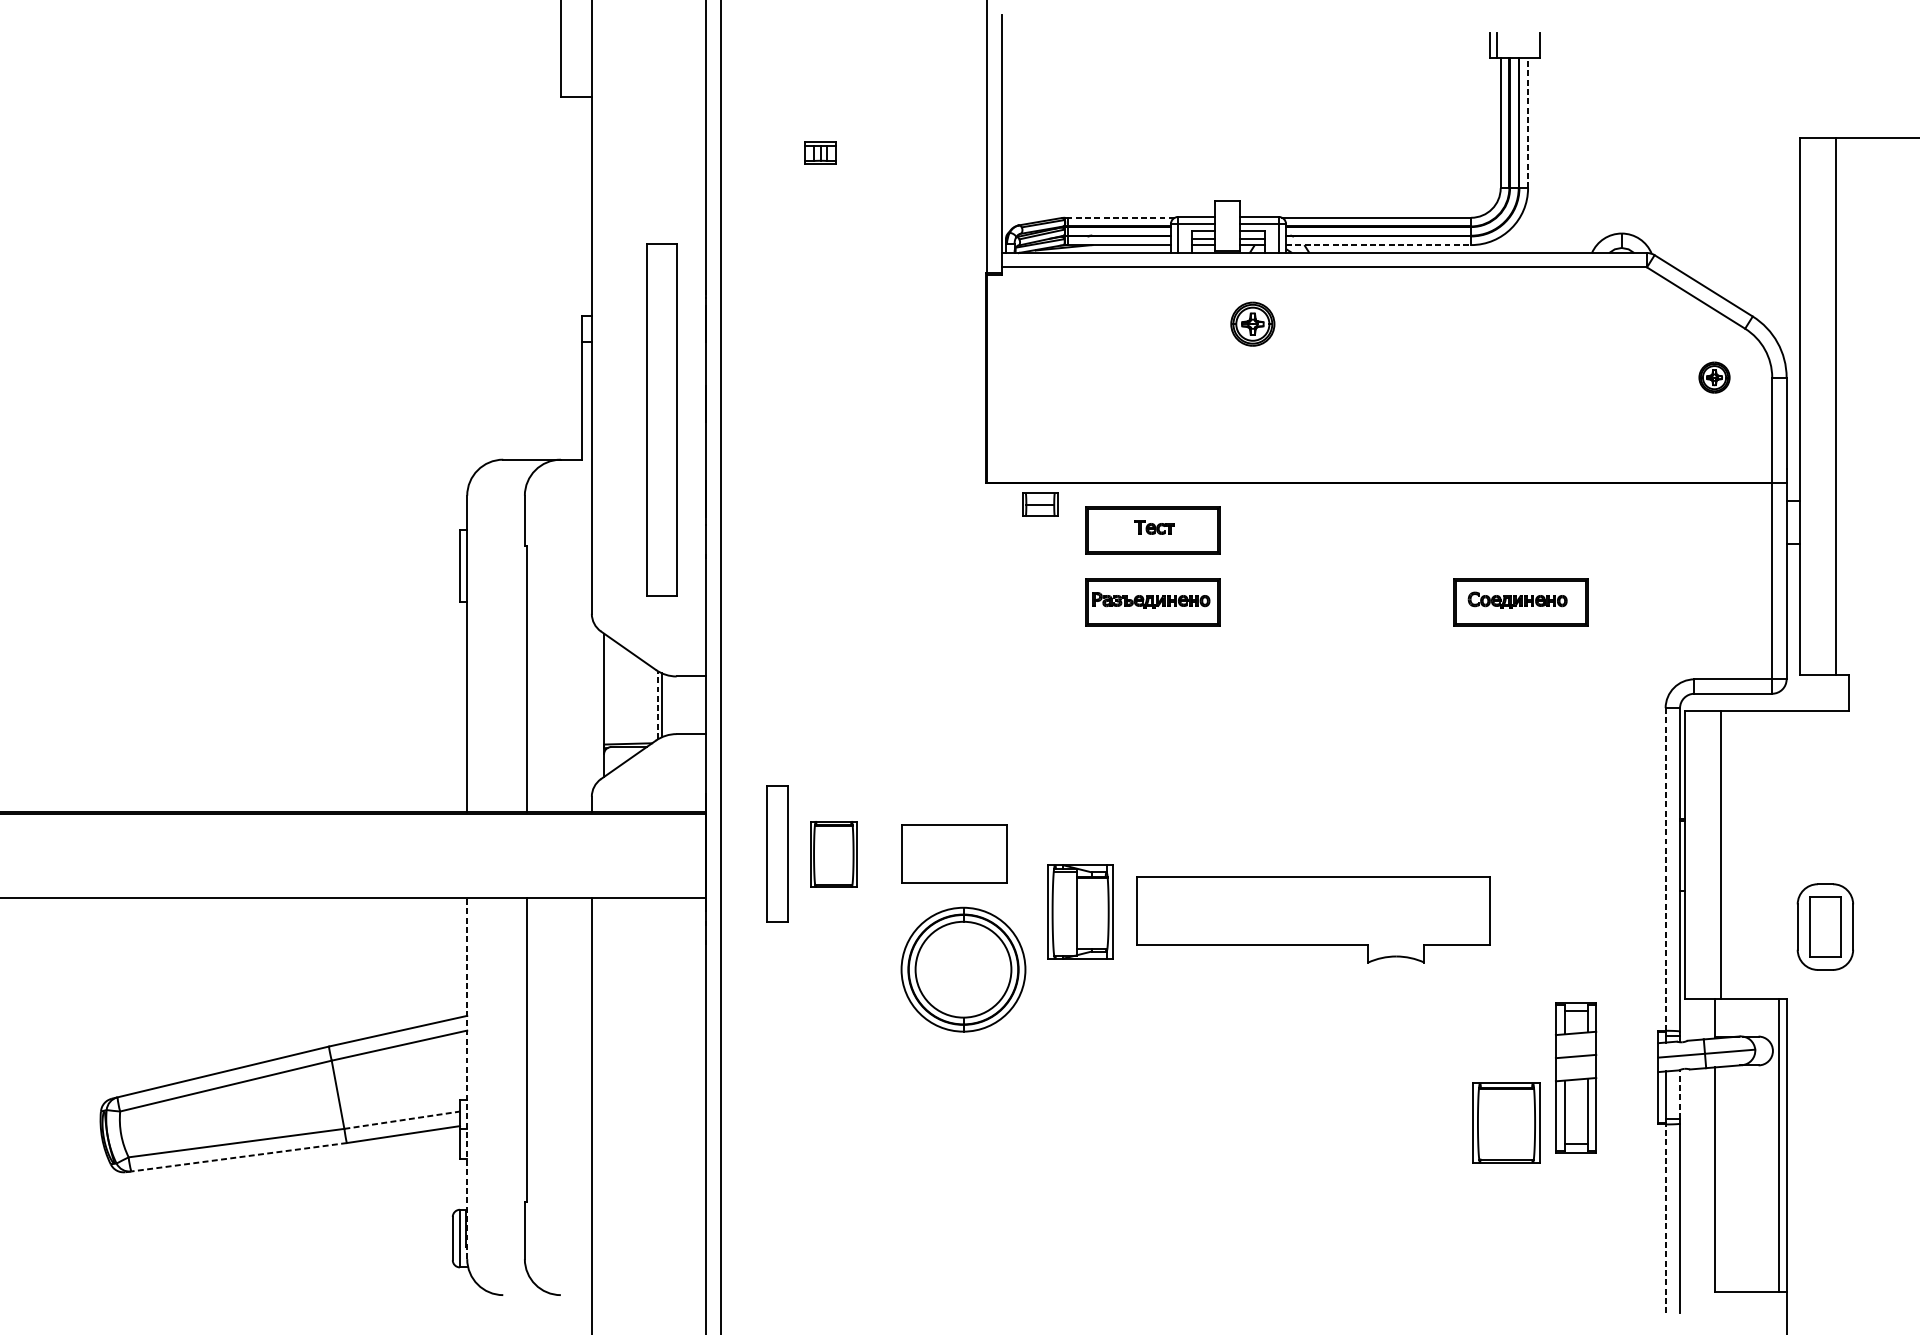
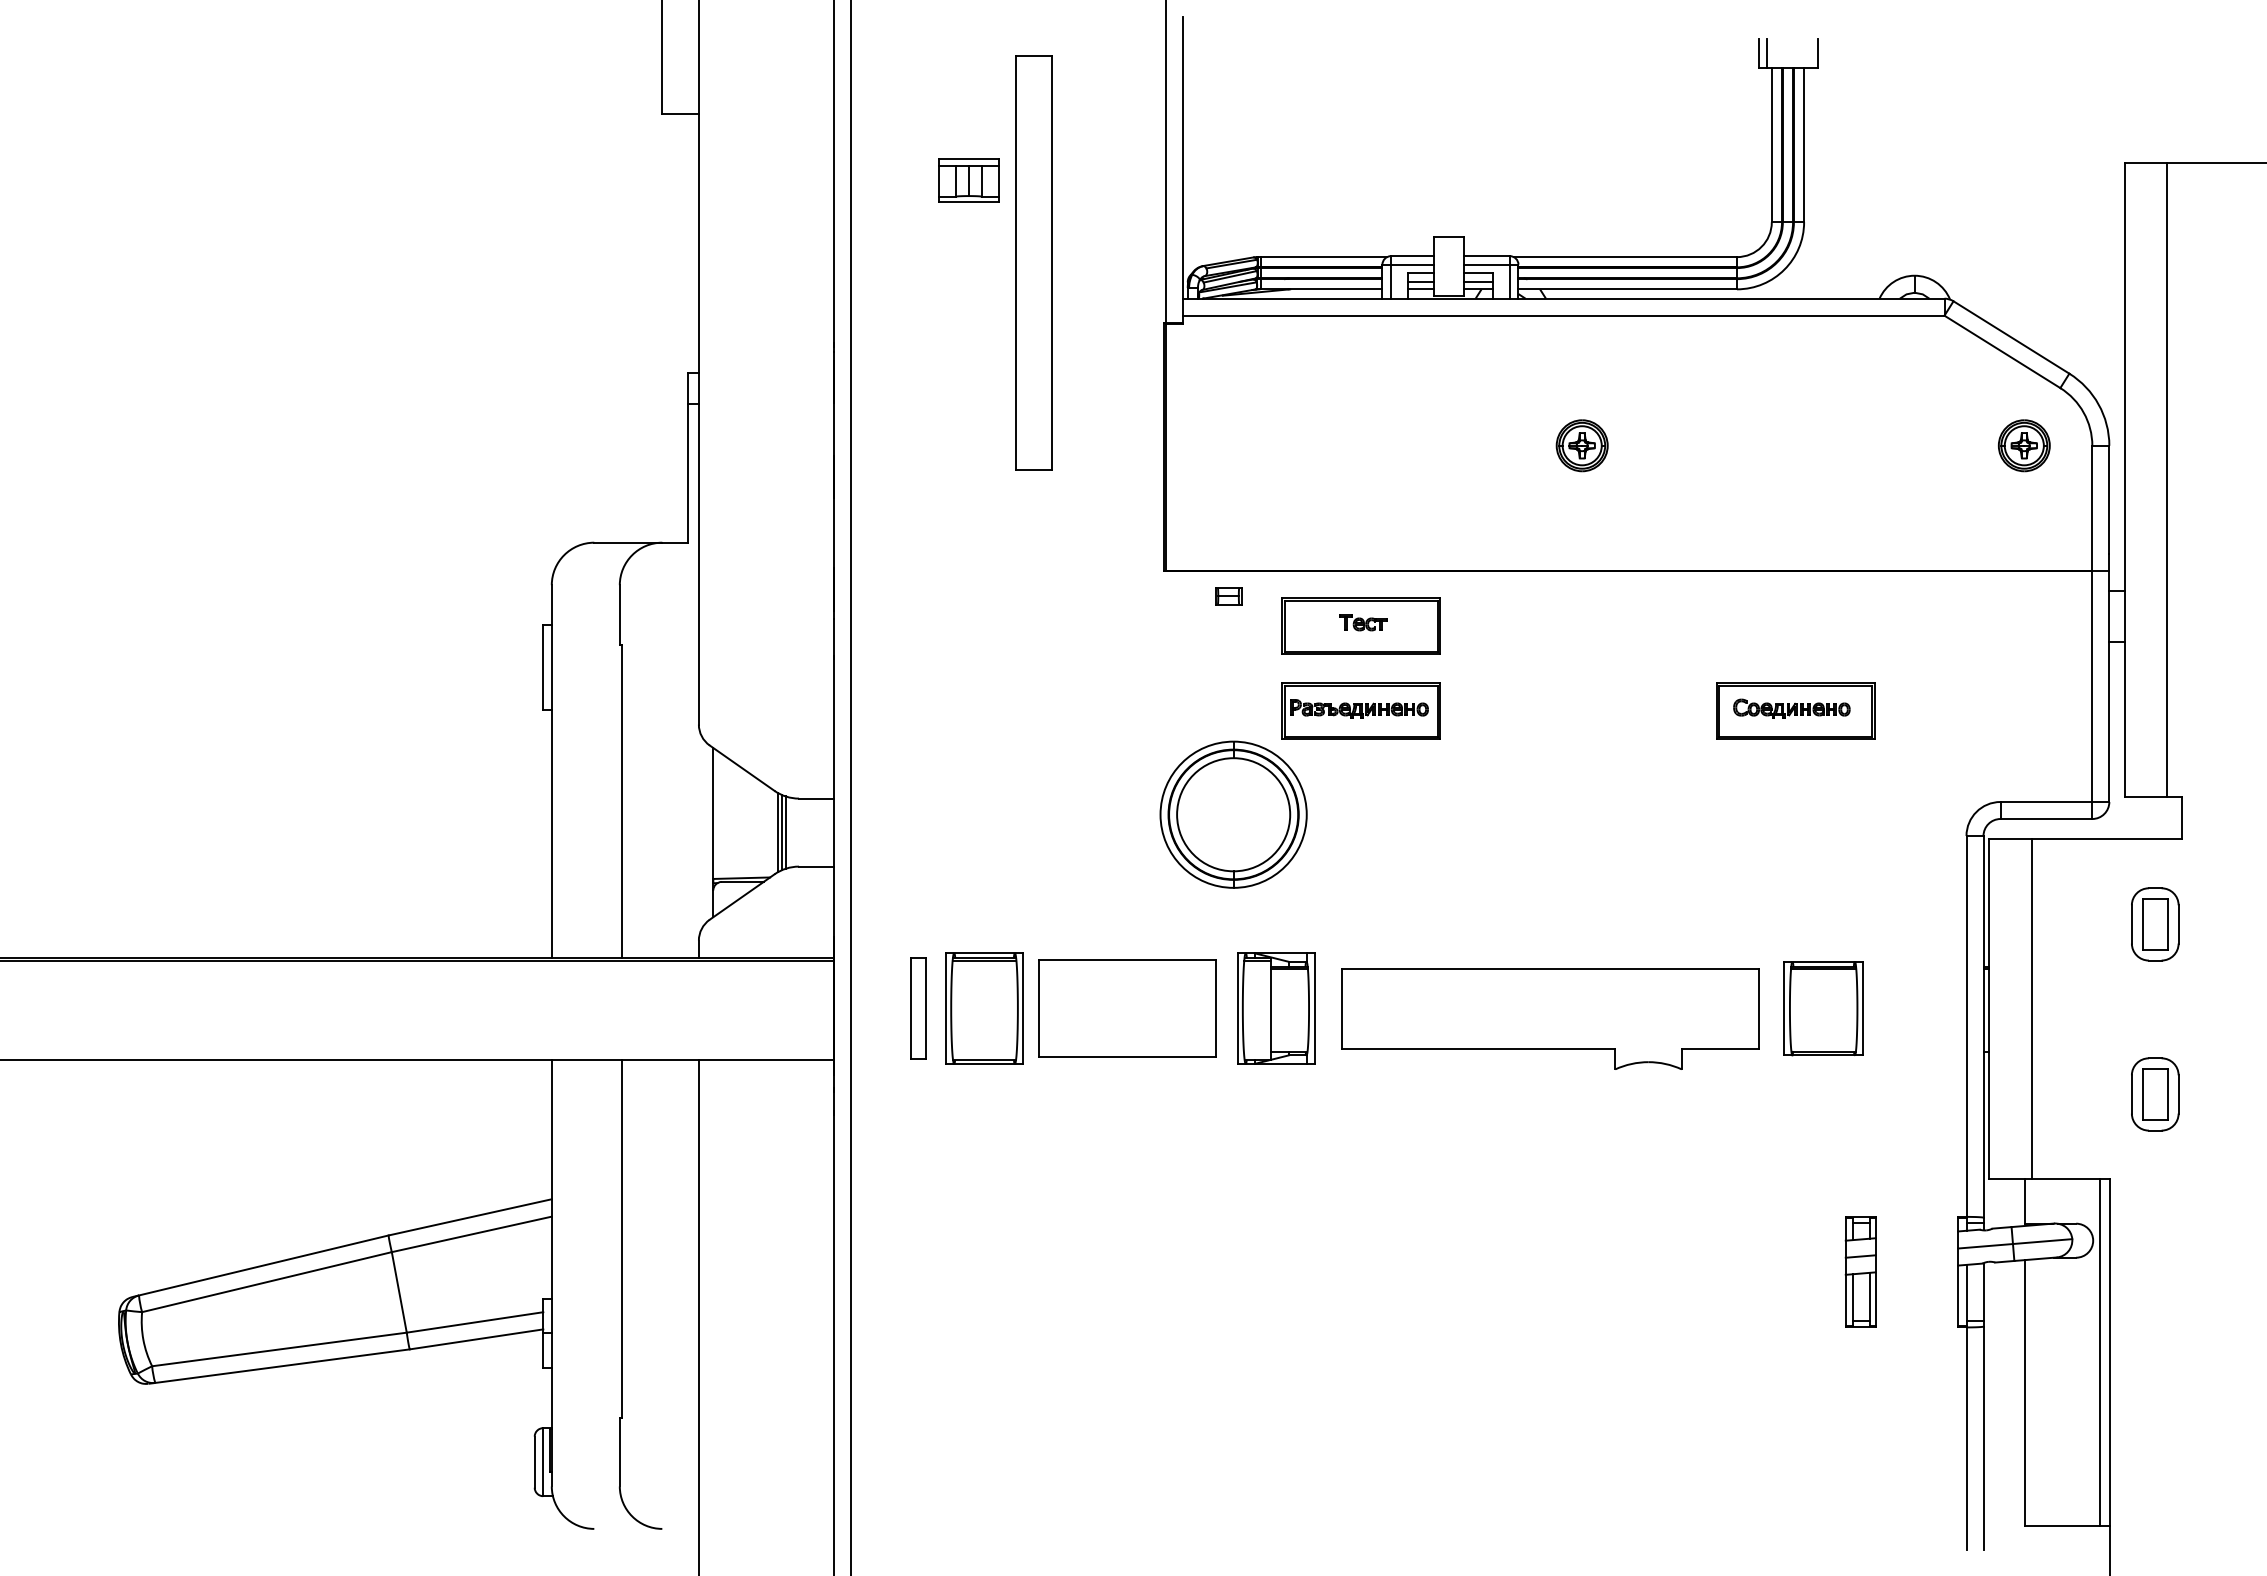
line: (1528, 123) -> (1804, 145), dashed -> solid
part: (820, 152) -> (968, 180), size x1.67
line: (1120, 218) -> (1323, 257), dashed -> solid
line: (1379, 245) -> (1628, 289), dashed -> solid
part: (1252, 324) -> (1581, 445), moved
part: (1713, 377) -> (2023, 445), size x1.43
part: (661, 419) -> (1033, 262), moved
part: (1040, 505) -> (1228, 596), size x0.62
line: (658, 705) -> (777, 832), dashed -> solid
line: (665, 705) -> (785, 832), added
part: (1825, 783) -> (2155, 924), added
part: (777, 854) -> (918, 1008), size x0.62
part: (833, 854) -> (984, 1008), size x1.43
part: (954, 854) -> (1127, 1008), size x1.43
line: (1665, 868) -> (1966, 1025), dashed -> solid
part: (1081, 911) -> (1276, 1008), moved
part: (1313, 919) -> (1550, 1018), moved
part: (1825, 927) -> (2155, 1094), size x0.71
part: (963, 969) -> (1233, 814), moved
part: (1575, 1077) -> (1860, 1271), size x0.62
line: (466, 1078) -> (551, 1273), dashed -> solid
line: (1680, 1094) -> (1983, 1292), dashed -> solid
line: (402, 1120) -> (475, 1322), dashed -> solid
part: (1506, 1122) -> (1823, 1008), moved
line: (239, 1157) -> (282, 1366), dashed -> solid
line: (1665, 1218) -> (1966, 1438), dashed -> solid

